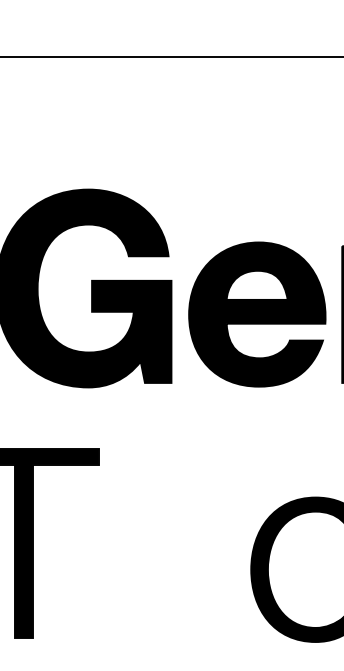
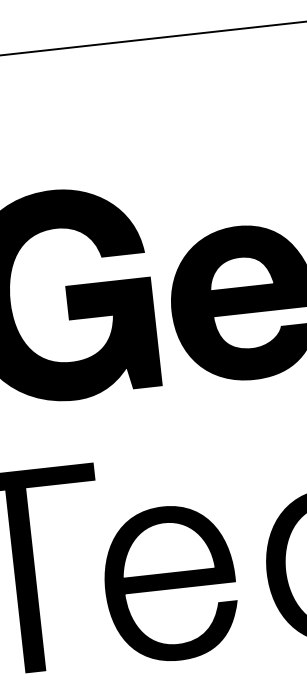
part: (158, 569) -> (169, 583), added

